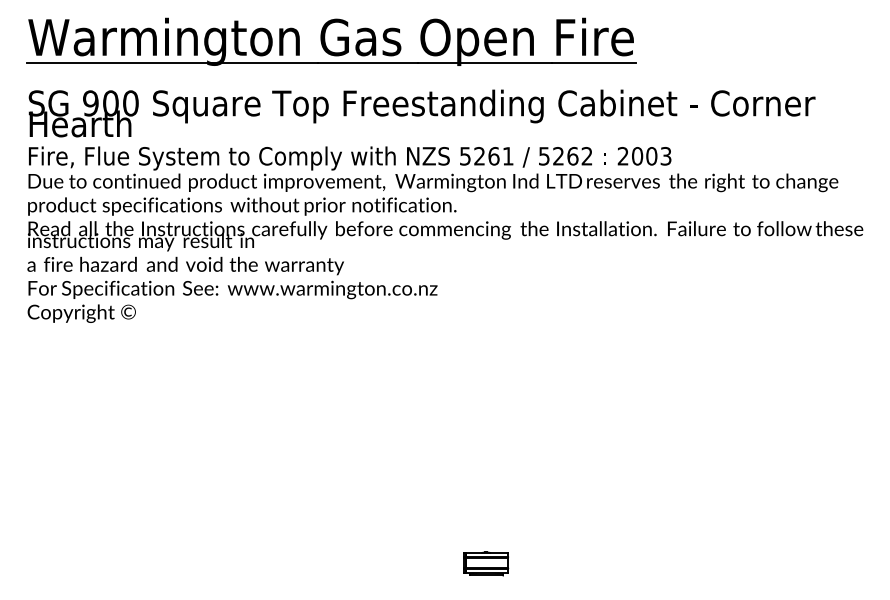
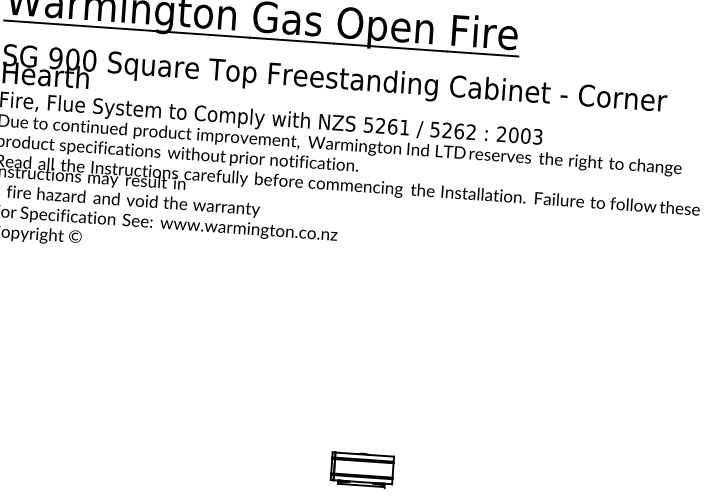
part: (485, 563) -> (361, 469), size x1.67

